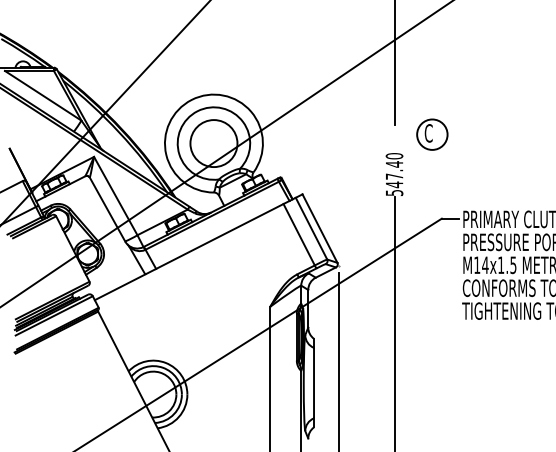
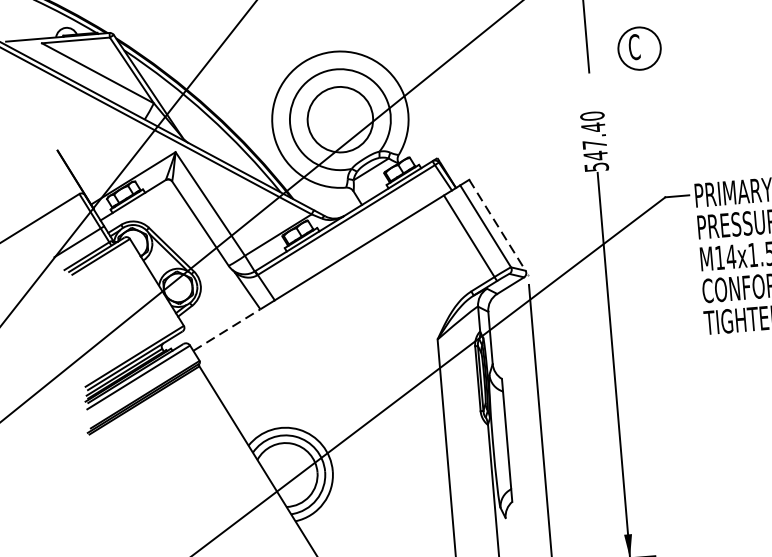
part: (432, 134) -> (639, 48), moved
line: (320, 229) -> (498, 226), solid -> dashed
line: (120, 287) -> (227, 330), solid -> dashed

